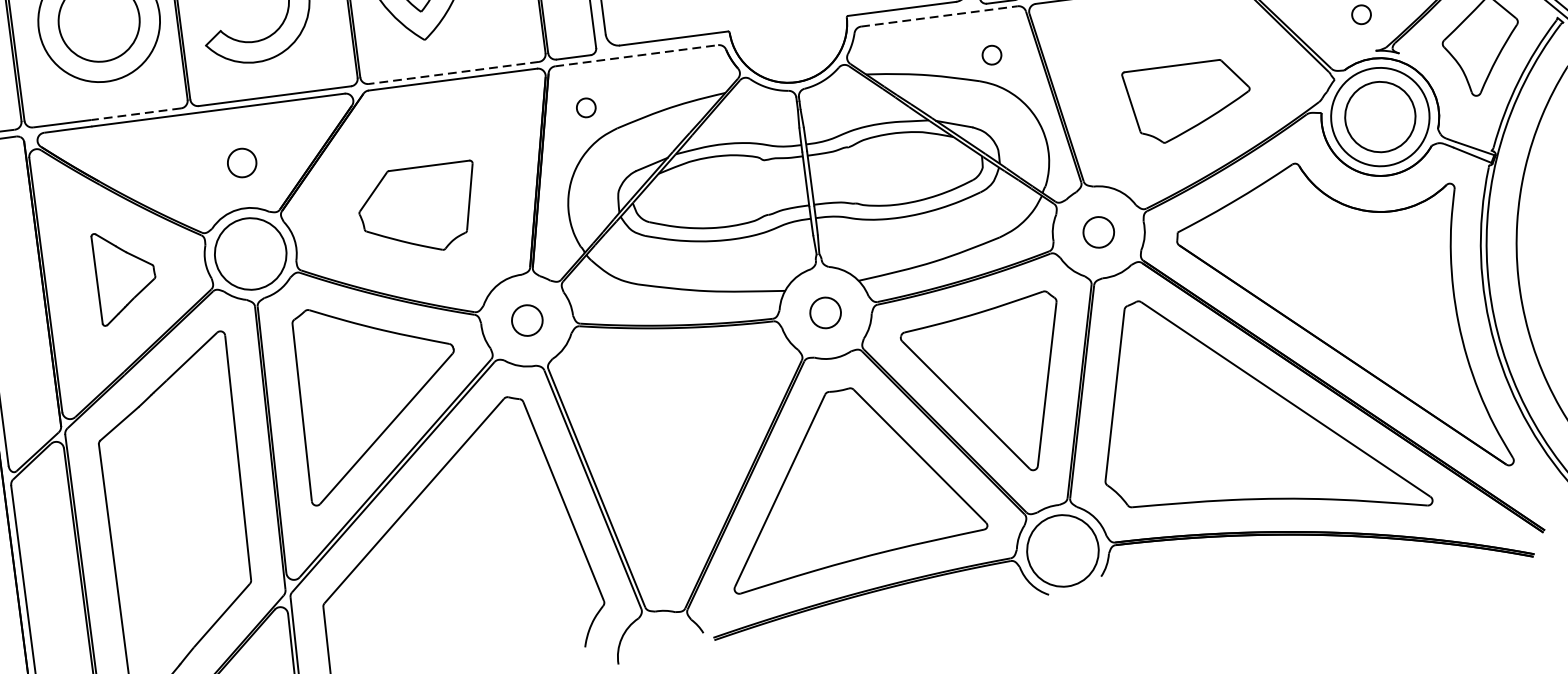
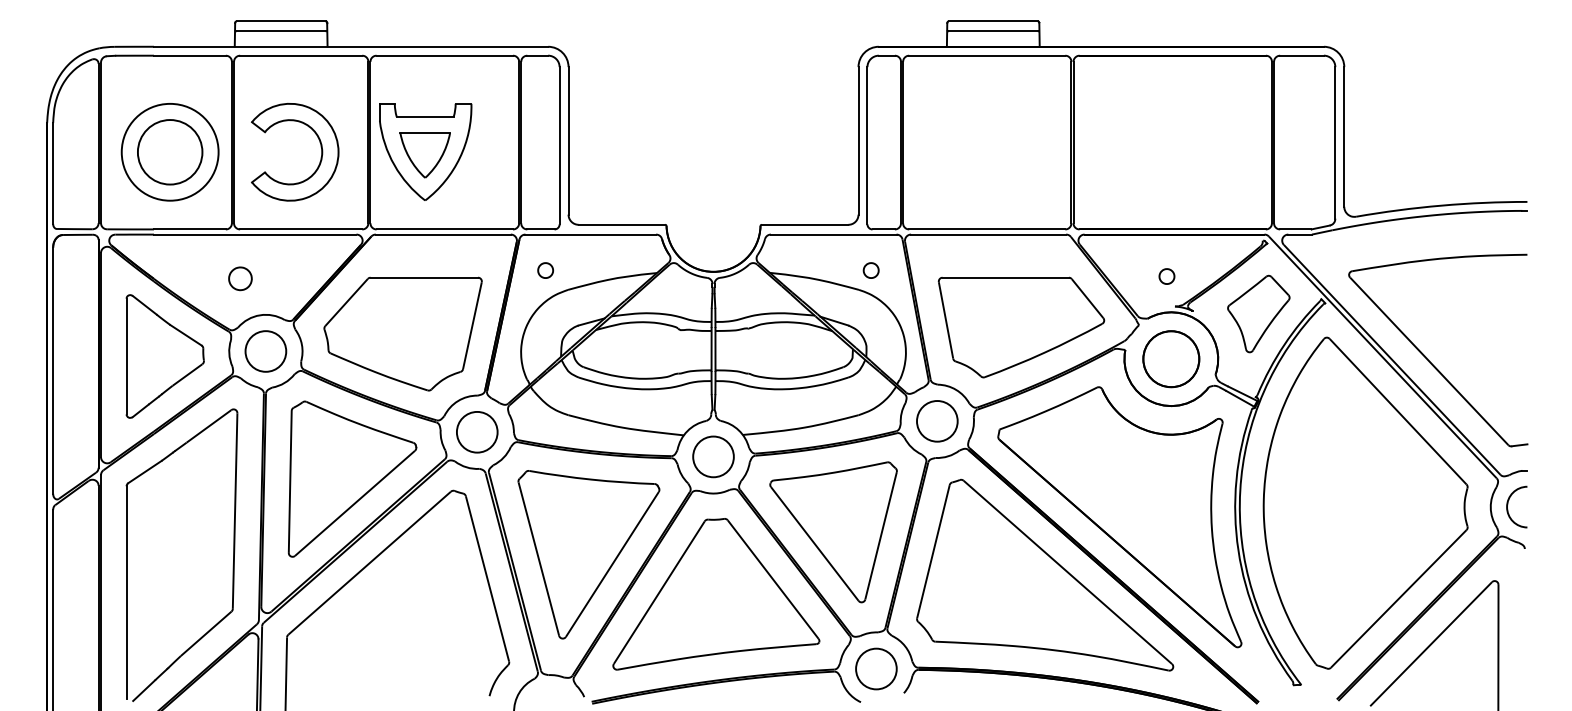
line: (939, 16) -> (833, 234), dashed -> solid
line: (637, 55) -> (591, 234), dashed -> solid
line: (453, 73) -> (444, 229), dashed -> solid
part: (1188, 101) -> (1021, 327), size x1.67
line: (135, 114) -> (189, 229), dashed -> solid
circle: (1380, 117) -> (1171, 359), size x0.71
part: (242, 162) -> (240, 278), moved
part: (418, 209) -> (402, 333), size x1.67
circle: (1099, 232) -> (937, 421), size x1.67
circle: (250, 254) -> (265, 351), size x0.71
part: (125, 276) -> (164, 356), size x1.67
circle: (825, 312) -> (713, 456), size x1.67
circle: (527, 320) -> (477, 432), size x1.67
part: (685, 454) -> (588, 554), added
circle: (1062, 550) -> (876, 668), size x0.71

